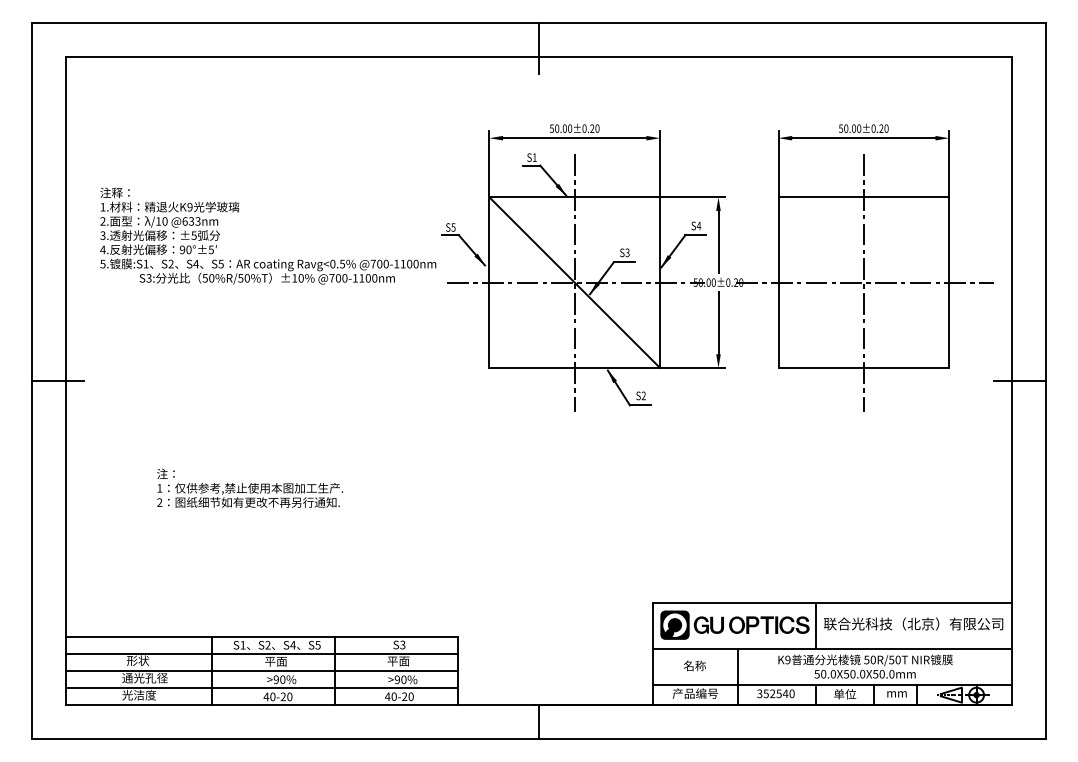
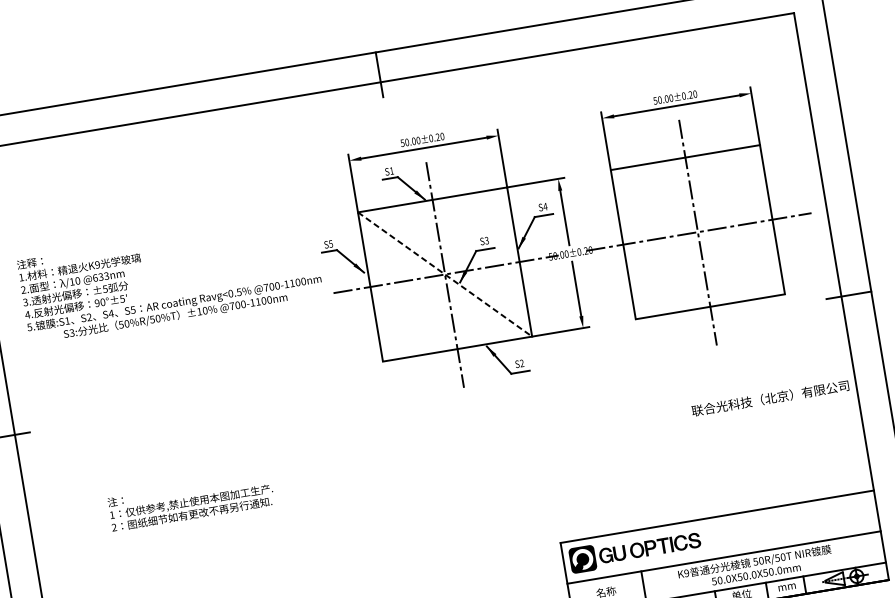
line: (574, 282) -> (444, 274), solid -> dashed
text: (913, 623) -> (770, 397), moved
line: (815, 625) -> (705, 539), removed

